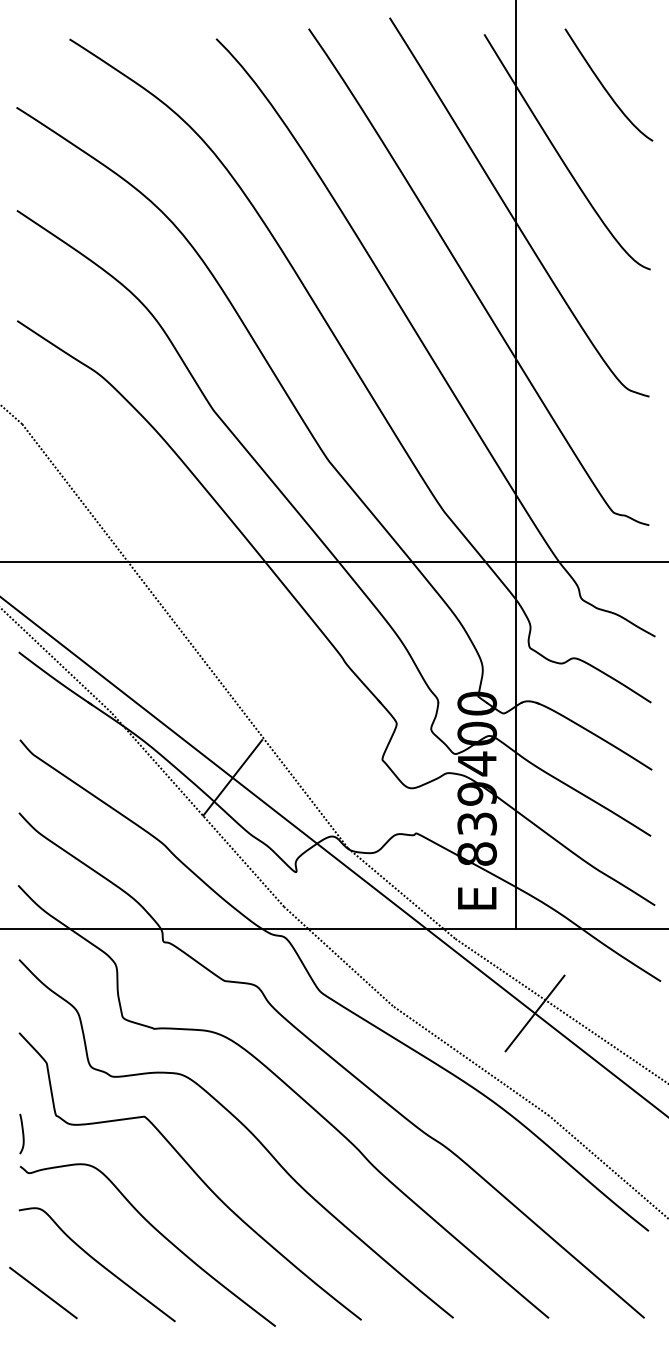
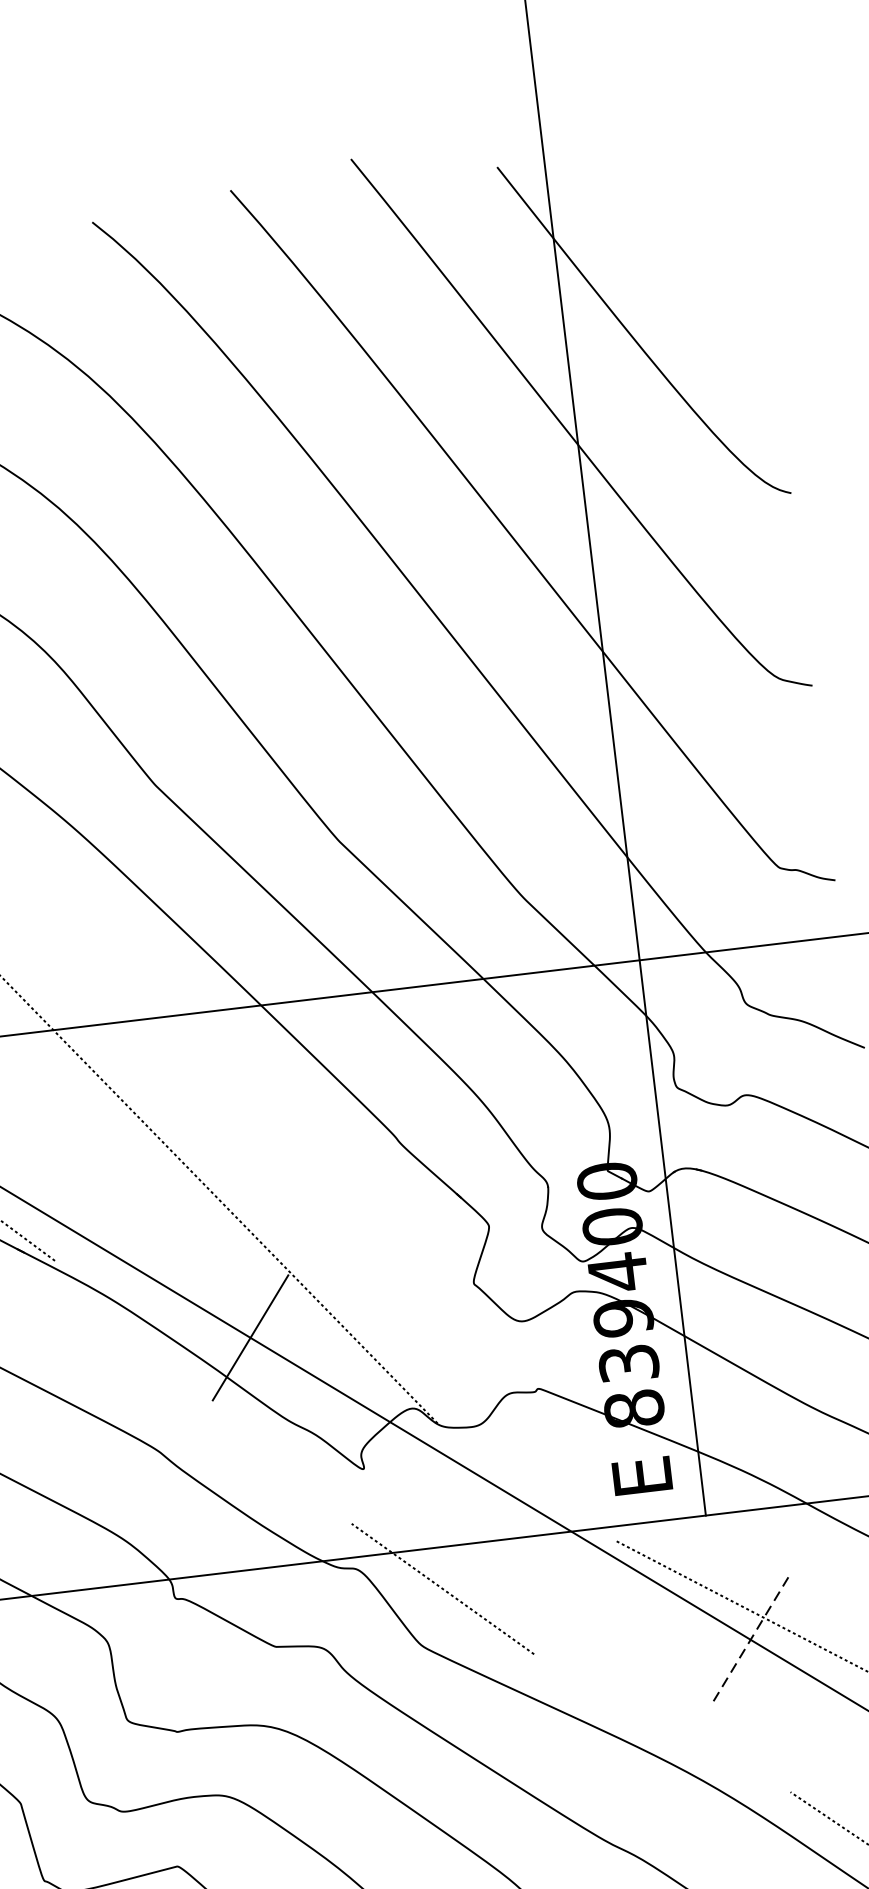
curve: (605, 87) -> (690, 225), removed
line: (197, 809) -> (202, 1392), removed
line: (401, 893) -> (526, 1482), removed
line: (535, 1013) -> (751, 1639), solid -> dashed
line: (470, 1060) -> (661, 1722), removed

